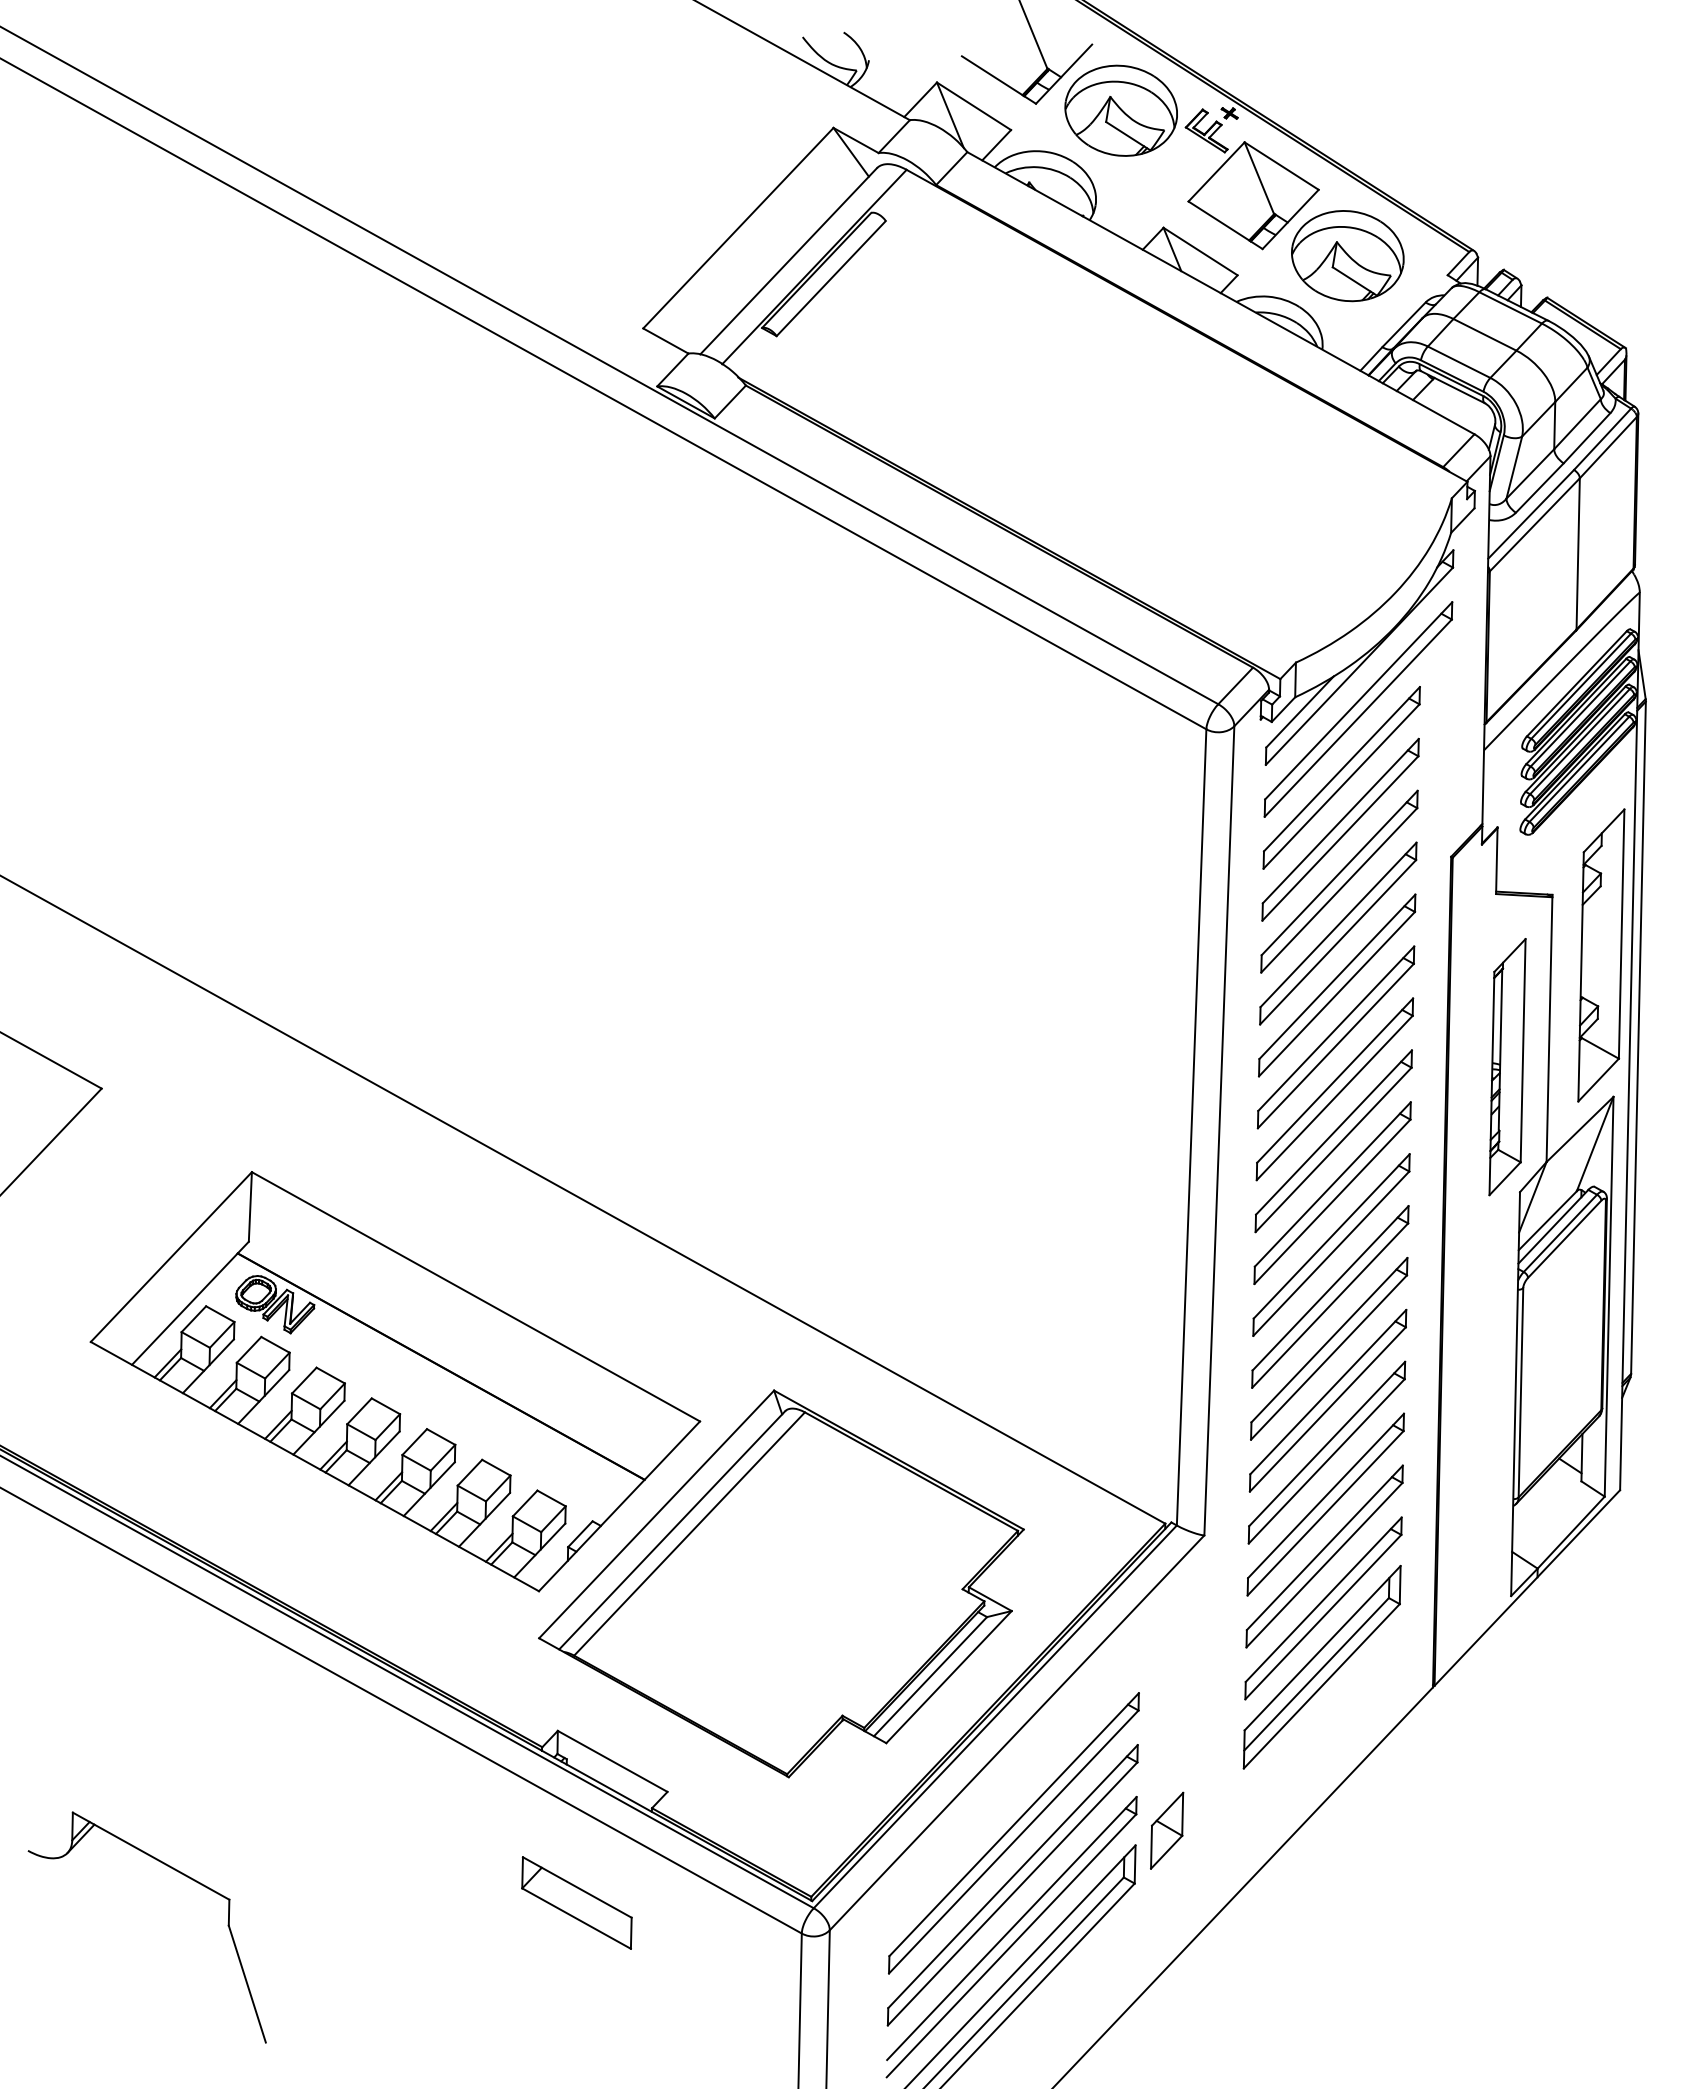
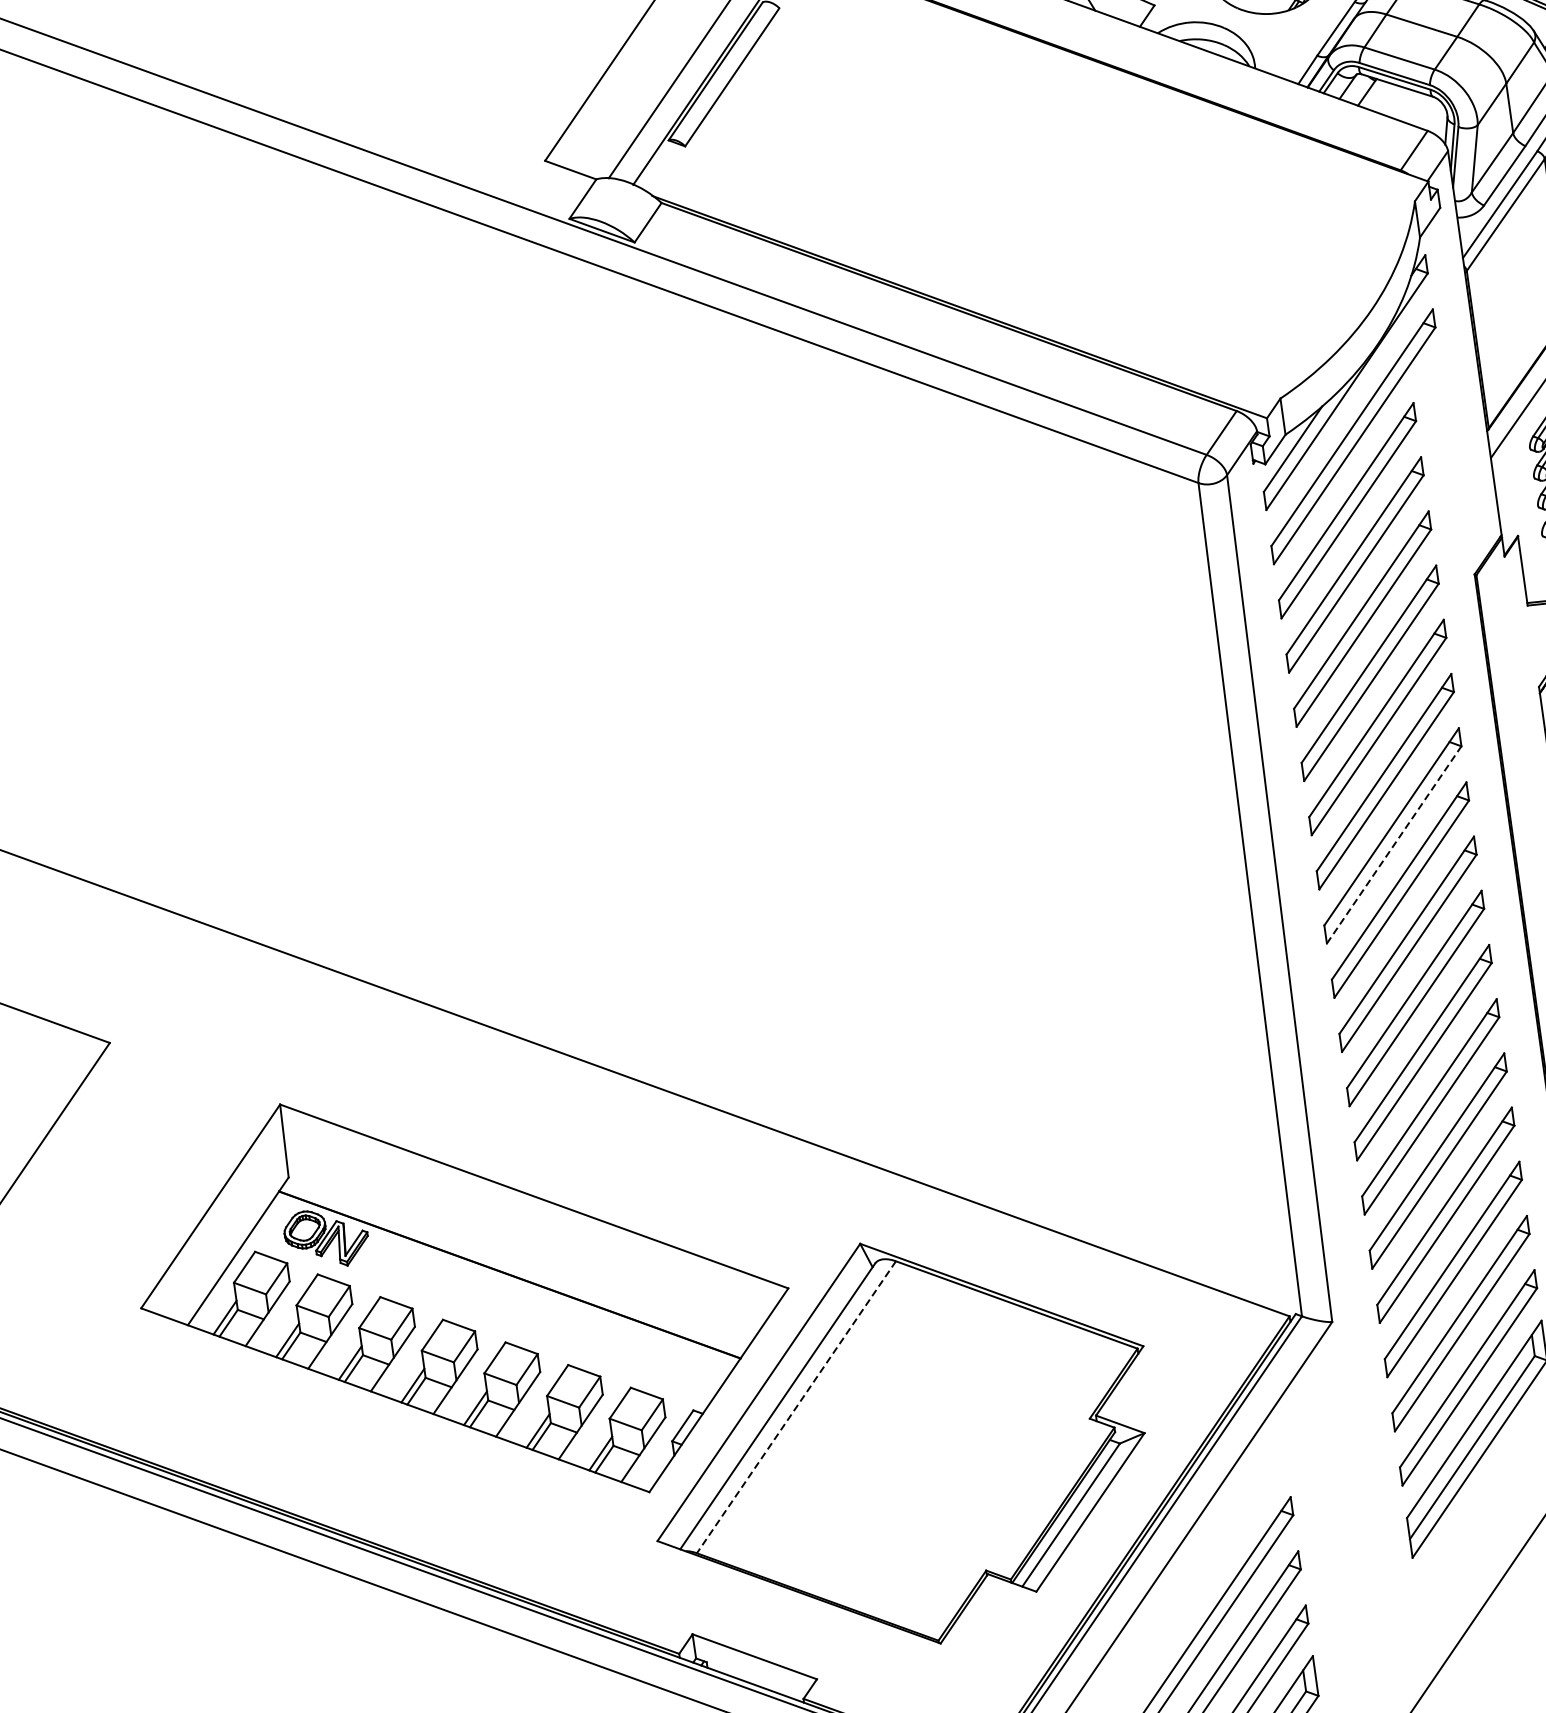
line: (1335, 1097) -> (1394, 844), solid -> dashed
line: (689, 1534) -> (796, 1407), solid -> dashed
part: (1167, 1830) -> (1343, 1635), removed

